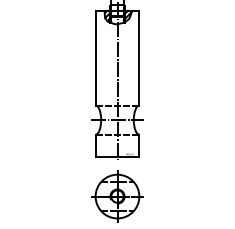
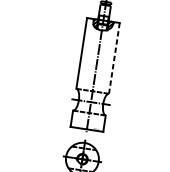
line: (139, 58) -> (114, 58), solid -> dashed

